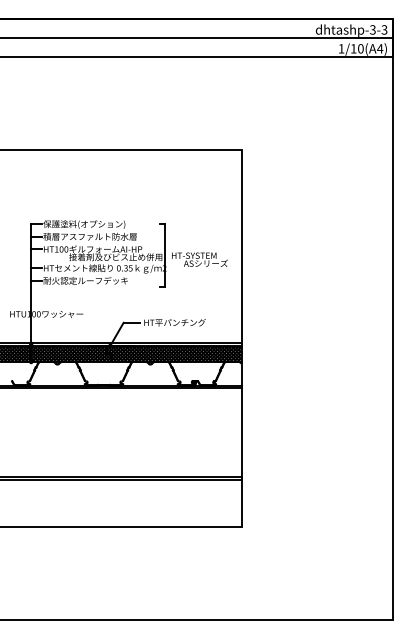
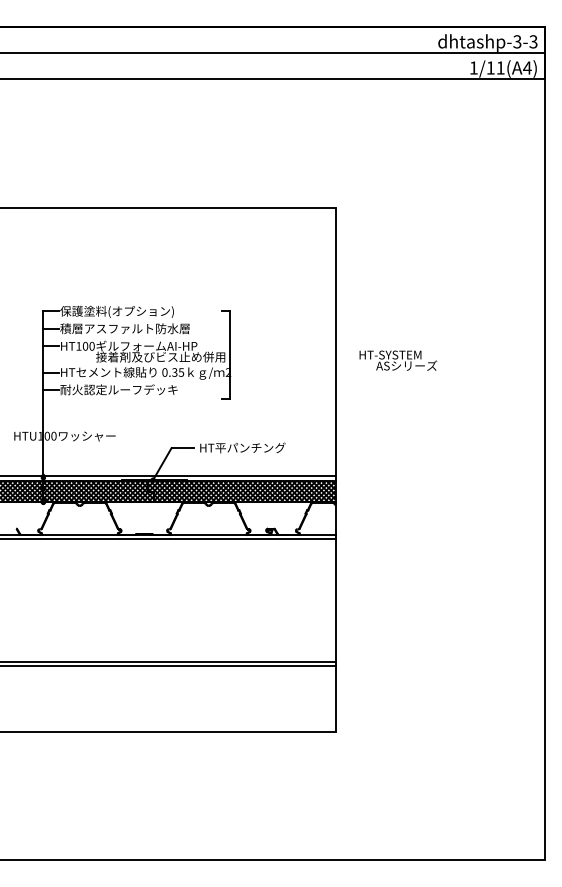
text: (360, 48) -> (500, 67), 1/10(A4) -> 1/11(A4)
text: (199, 259) -> (398, 360), moved

